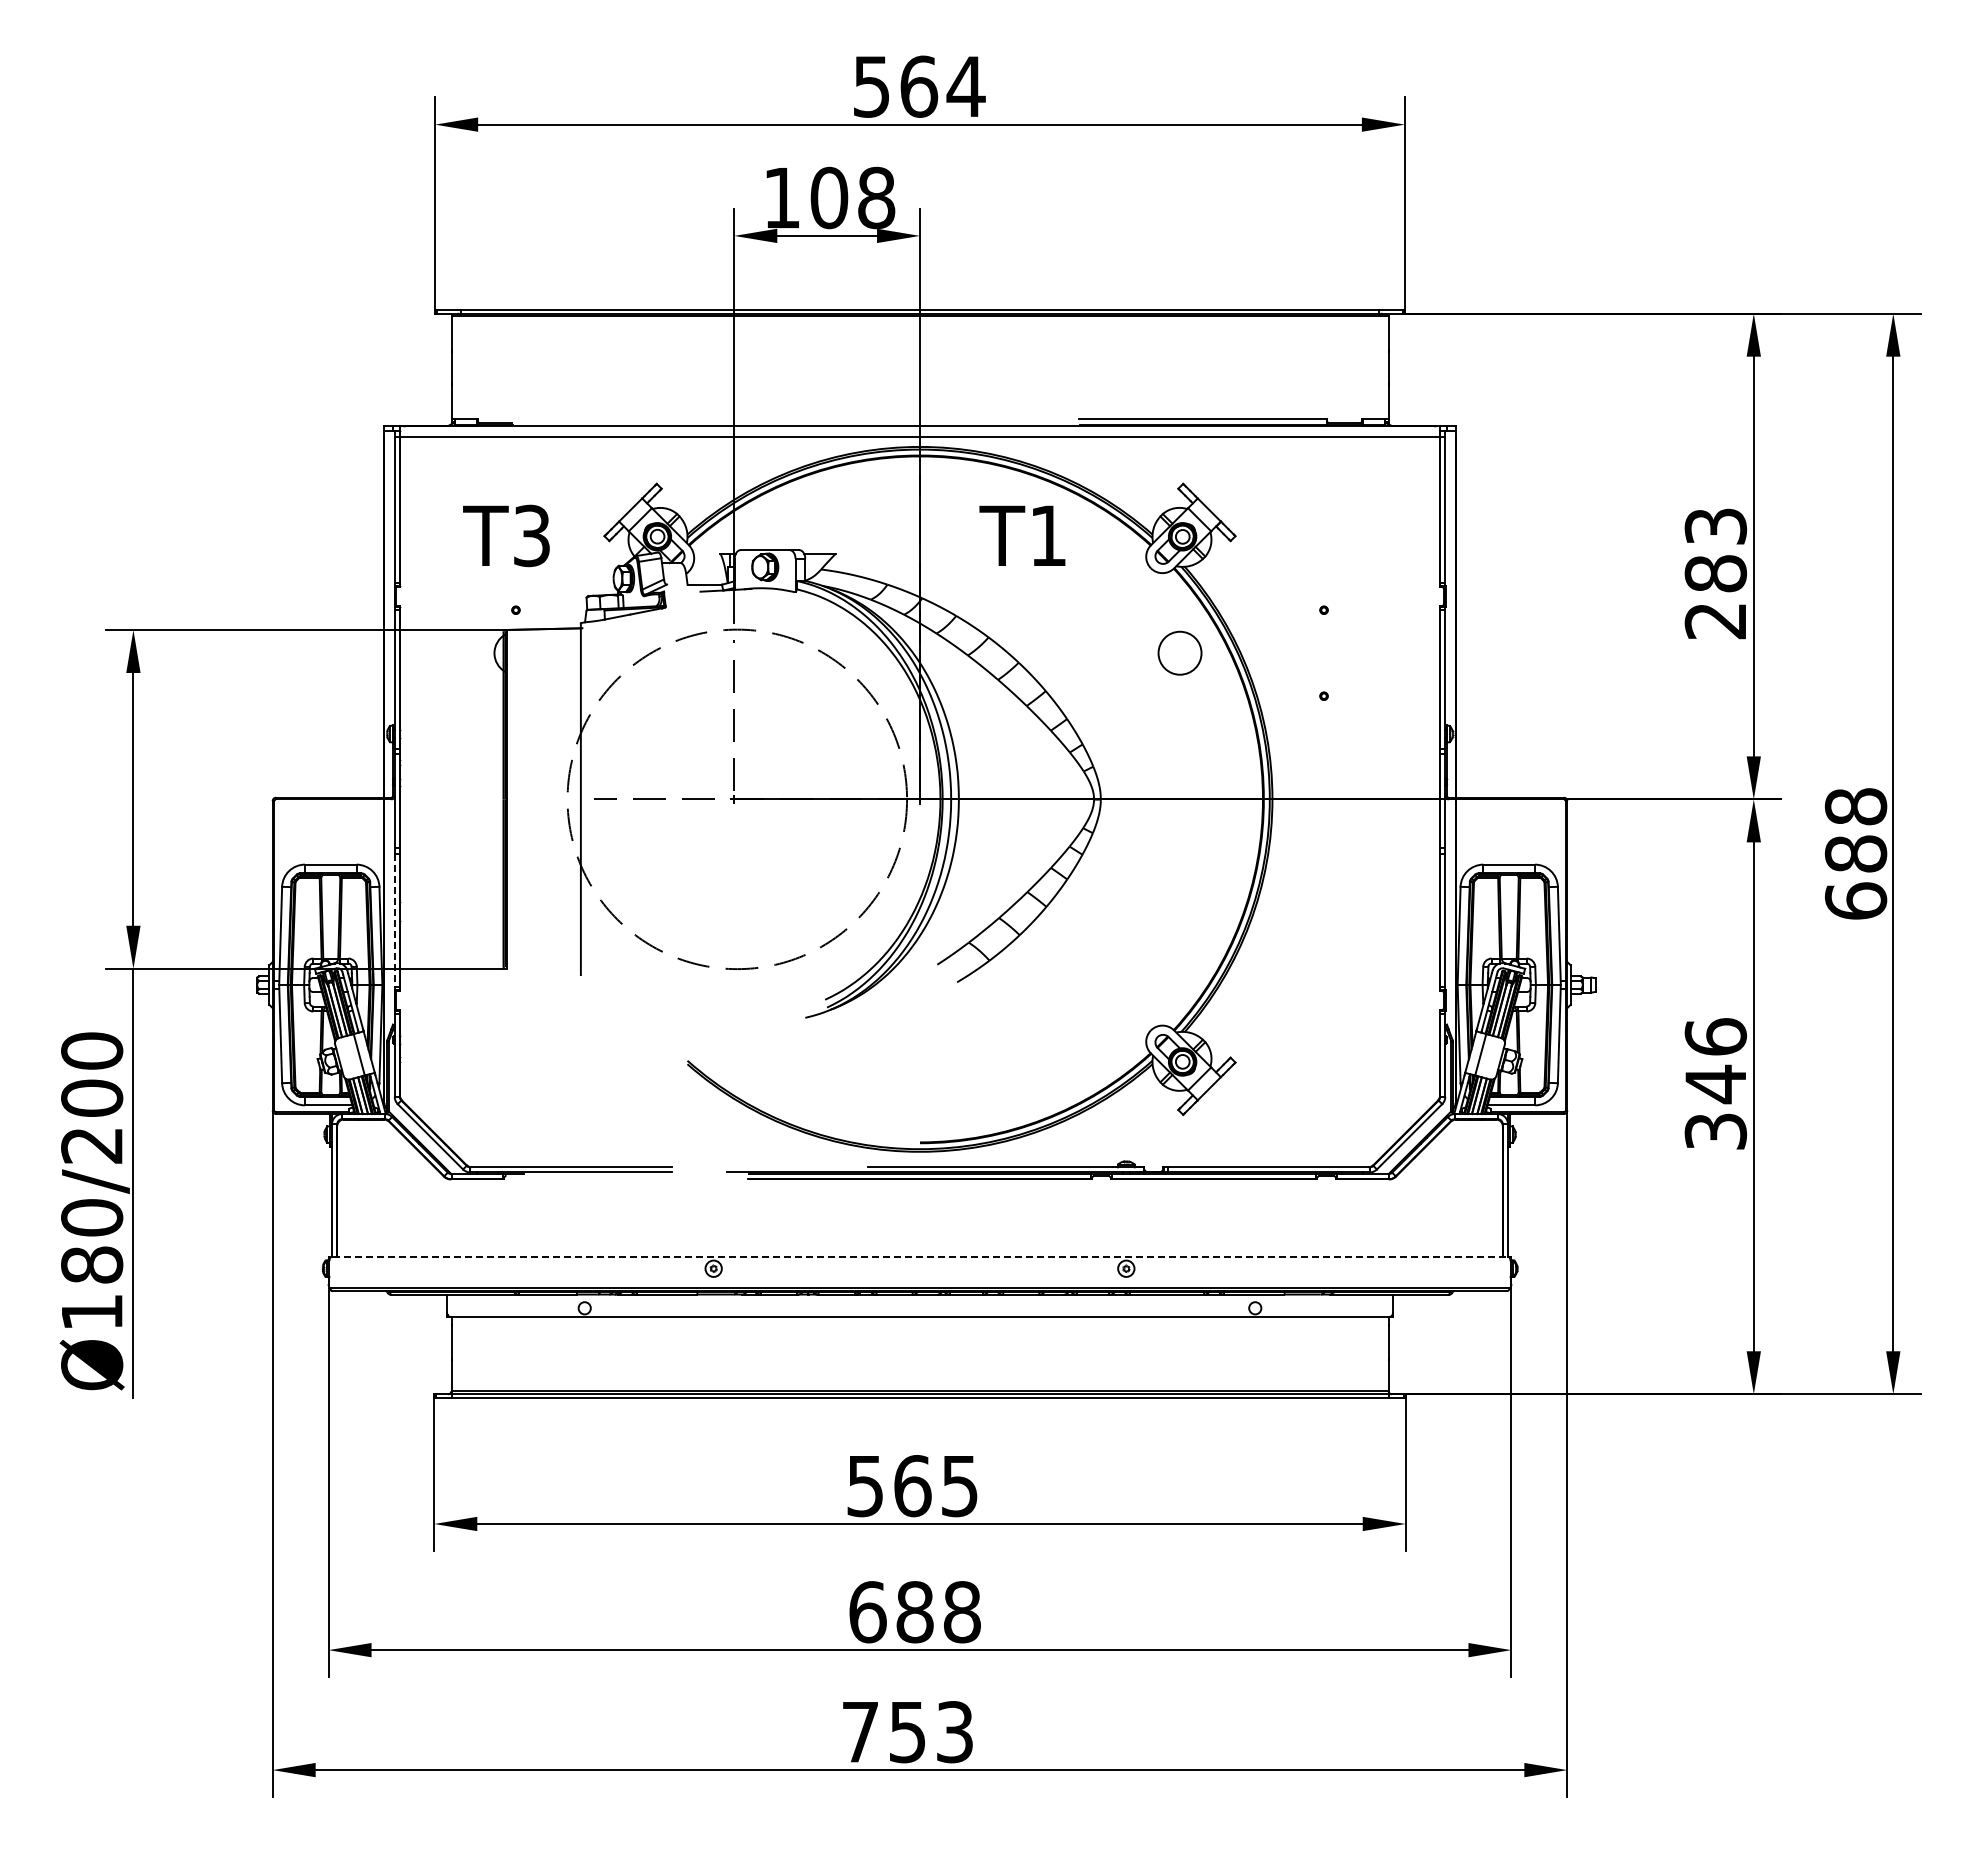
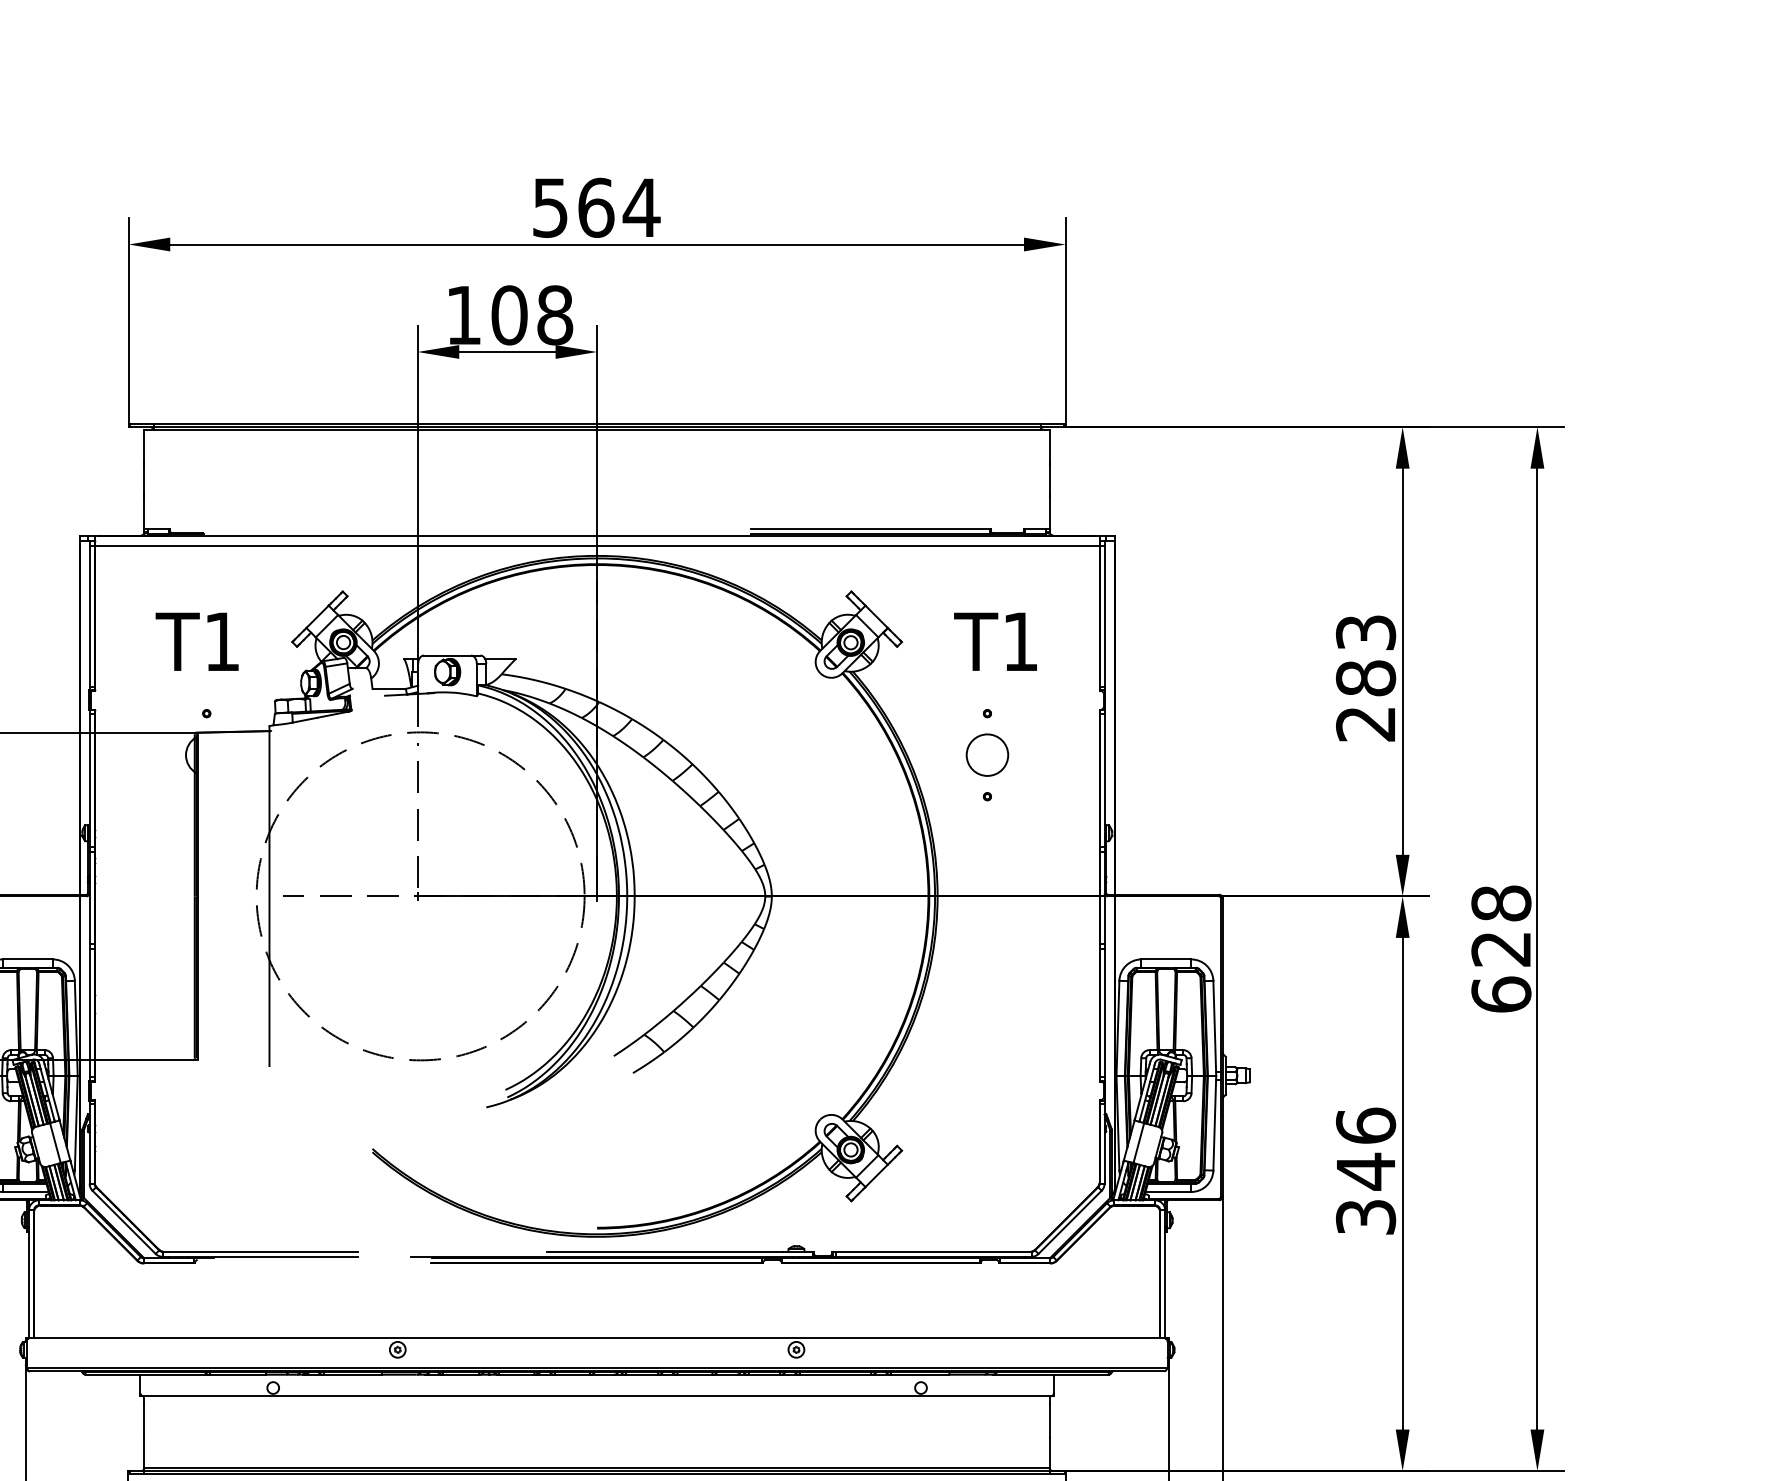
text: (531, 535) -> (221, 641), T3 -> T1
text: (1022, 535) -> (995, 641), moved
circle: (1179, 652) -> (986, 754), moved
text: (1855, 853) -> (1500, 948), 688 -> 628
line: (394, 920) -> (89, 1013), dashed -> solid
line: (920, 1256) -> (597, 1337), dashed -> solid

